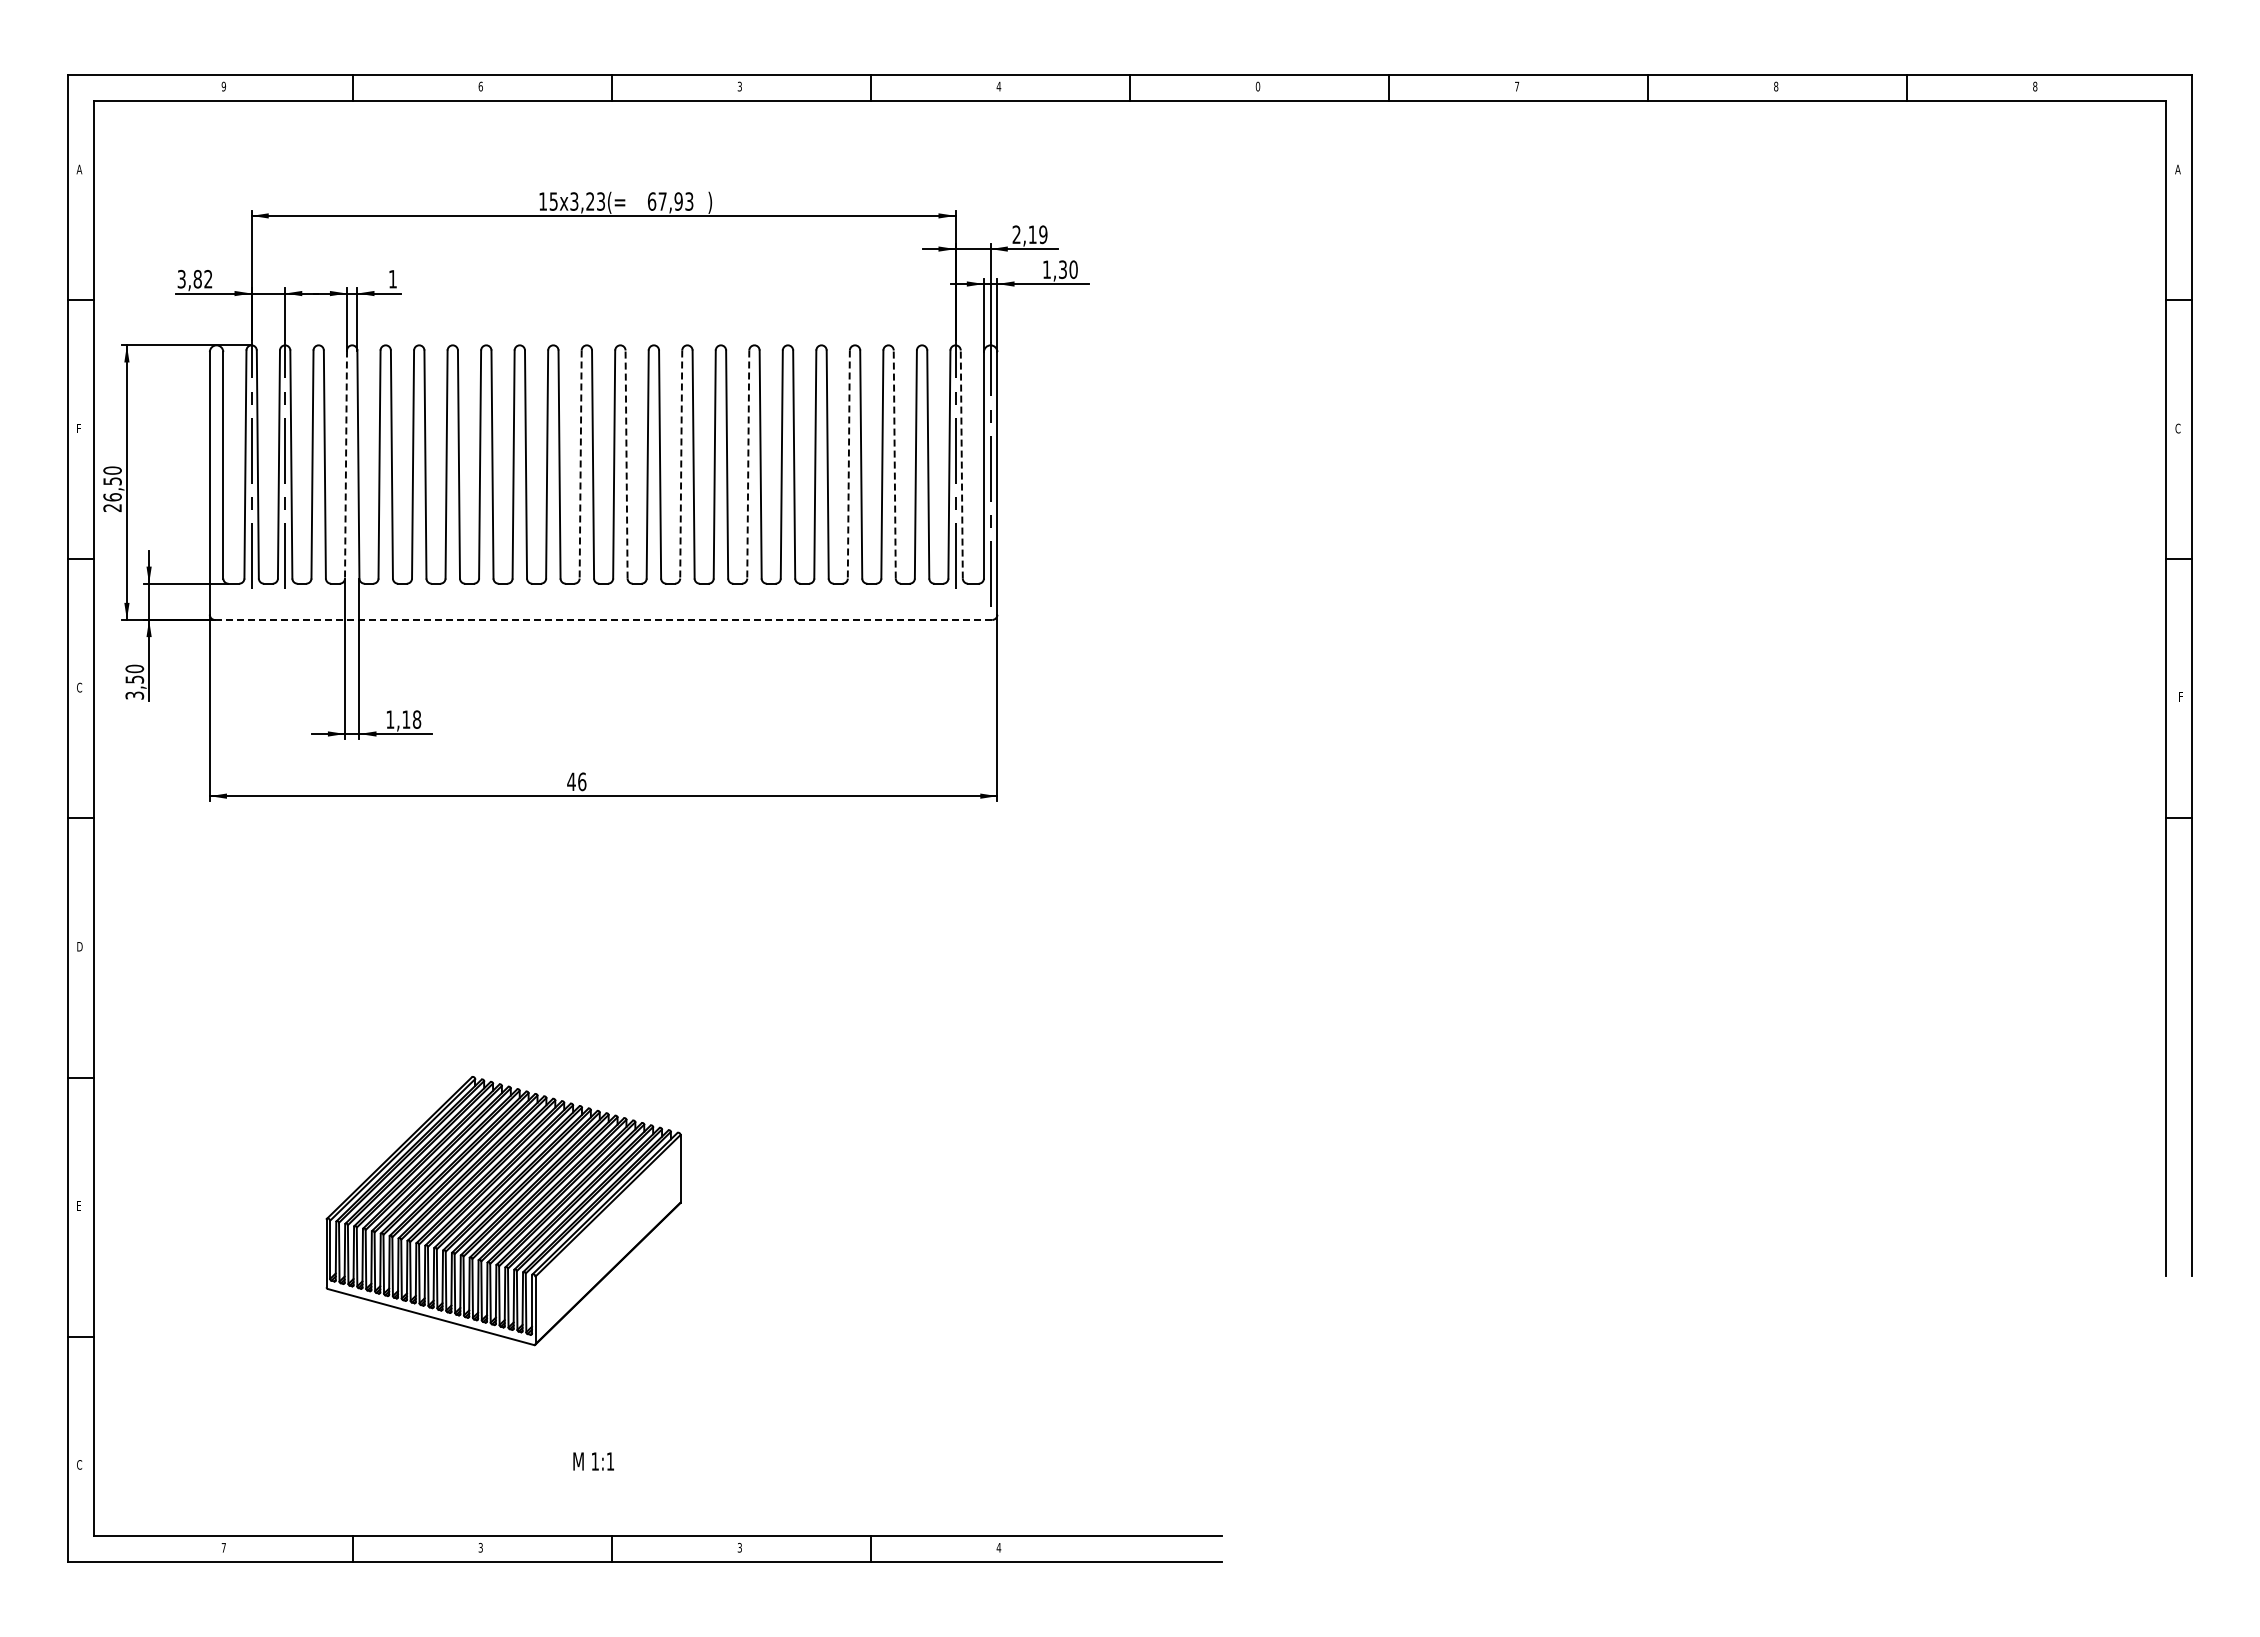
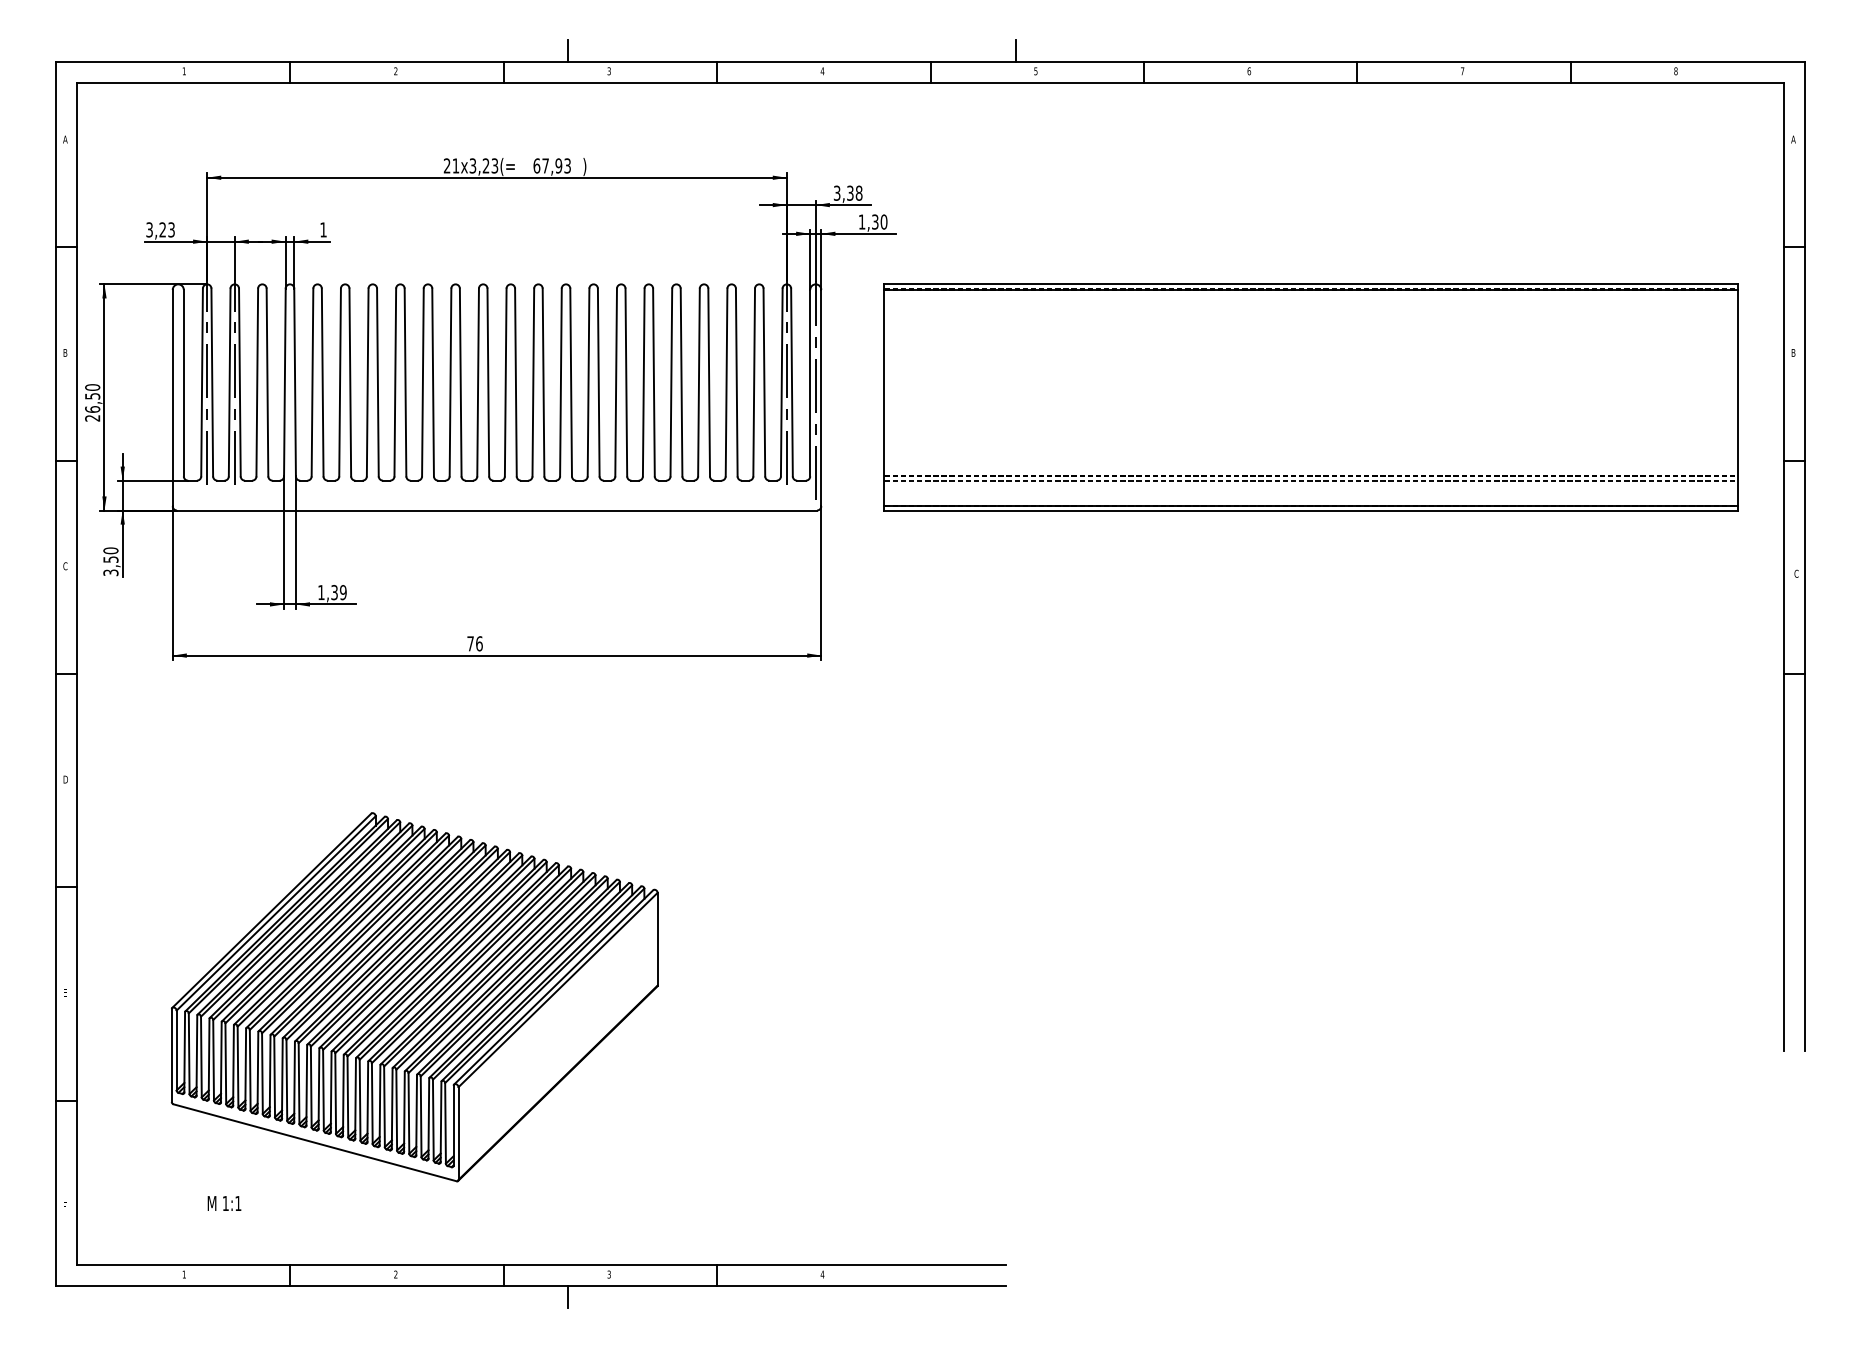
line: (689, 61) -> (567, 50), added
line: (1233, 61) -> (1015, 50), added
text: (223, 86) -> (183, 71), 9 -> 1
text: (480, 86) -> (395, 71), 6 -> 2
text: (1257, 86) -> (1035, 71), 0 -> 5
text: (1517, 86) -> (1249, 71), 7 -> 6
text: (1776, 86) -> (1462, 71), 8 -> 7
text: (548, 201) -> (451, 165), 15x3,23(= -> 21x3,23(=
text: (1029, 234) -> (847, 193), 2,19 -> 3,38
text: (202, 279) -> (166, 230), 3,82 -> 3,23
text: (79, 428) -> (65, 352), F -> B
text: (2177, 428) -> (1793, 352), C -> B
line: (626, 464) -> (515, 382), dashed -> solid
line: (894, 464) -> (736, 382), dashed -> solid
line: (961, 464) -> (791, 382), dashed -> solid
line: (346, 465) -> (285, 383), dashed -> solid
line: (580, 465) -> (477, 383), dashed -> solid
line: (681, 465) -> (561, 383), dashed -> solid
line: (748, 465) -> (616, 383), dashed -> solid
line: (848, 465) -> (698, 383), dashed -> solid
part: (1591, 482) -> (1310, 397), added
line: (603, 619) -> (496, 510), dashed -> solid
text: (2181, 696) -> (1796, 573), F -> C
text: (411, 719) -> (338, 592), 1,18 -> 1,39
text: (571, 781) -> (470, 643), 46 -> 76
part: (503, 1210) -> (414, 996), size x1.67
text: (593, 1461) -> (224, 1203), moved
text: (79, 1464) -> (65, 1205), C -> F
text: (223, 1547) -> (183, 1274), 7 -> 1
text: (480, 1548) -> (395, 1275), 3 -> 2
line: (689, 1574) -> (567, 1296), added

